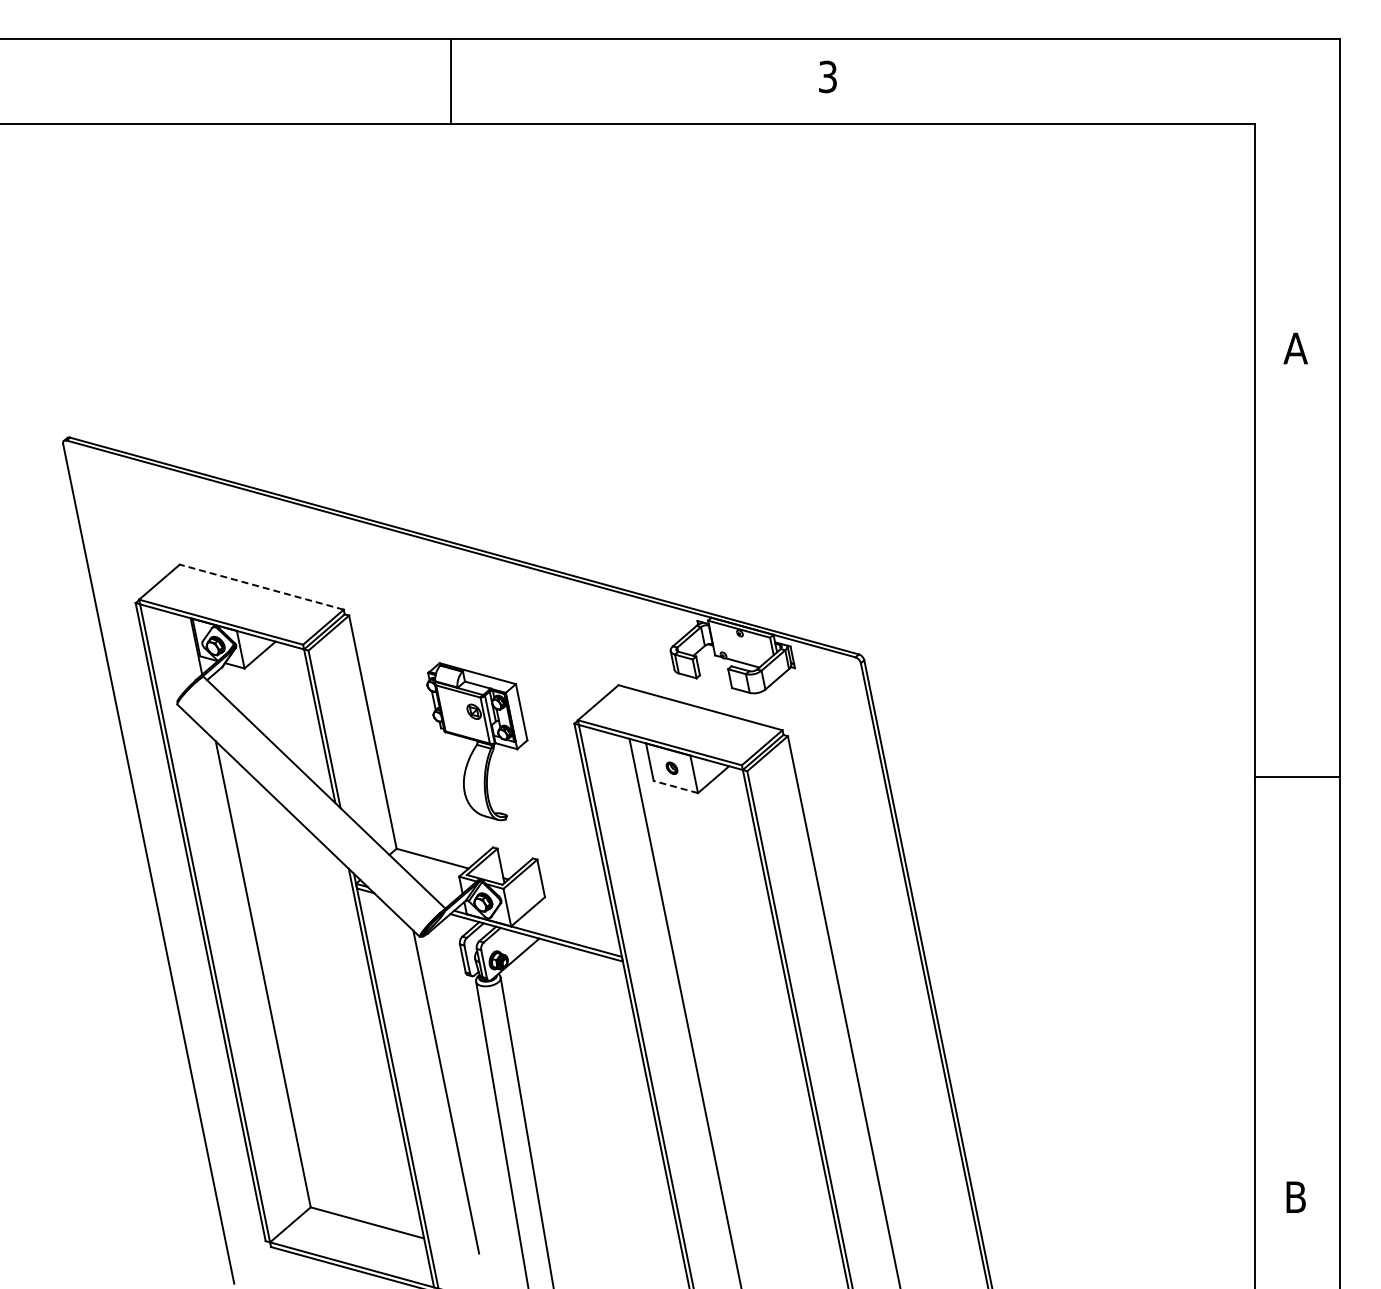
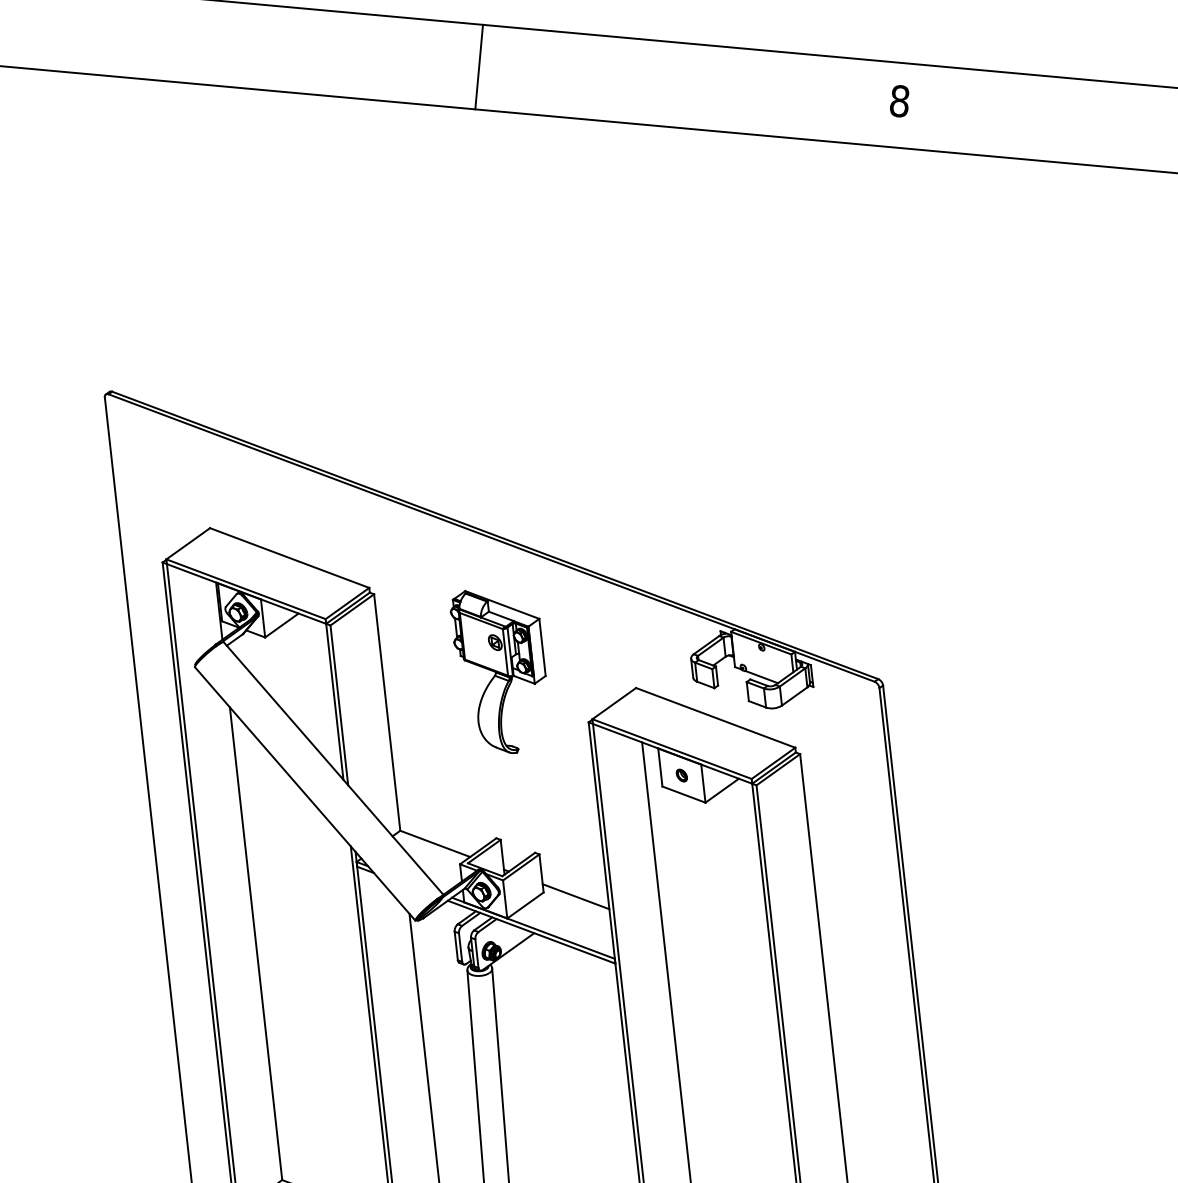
text: (827, 76) -> (899, 100), 3 -> 8
line: (450, 80) -> (478, 66), moved
line: (261, 587) -> (289, 558), dashed -> solid
part: (477, 741) -> (495, 672), moved
line: (675, 787) -> (683, 795), dashed -> solid
line: (577, 898) -> (575, 896), added

